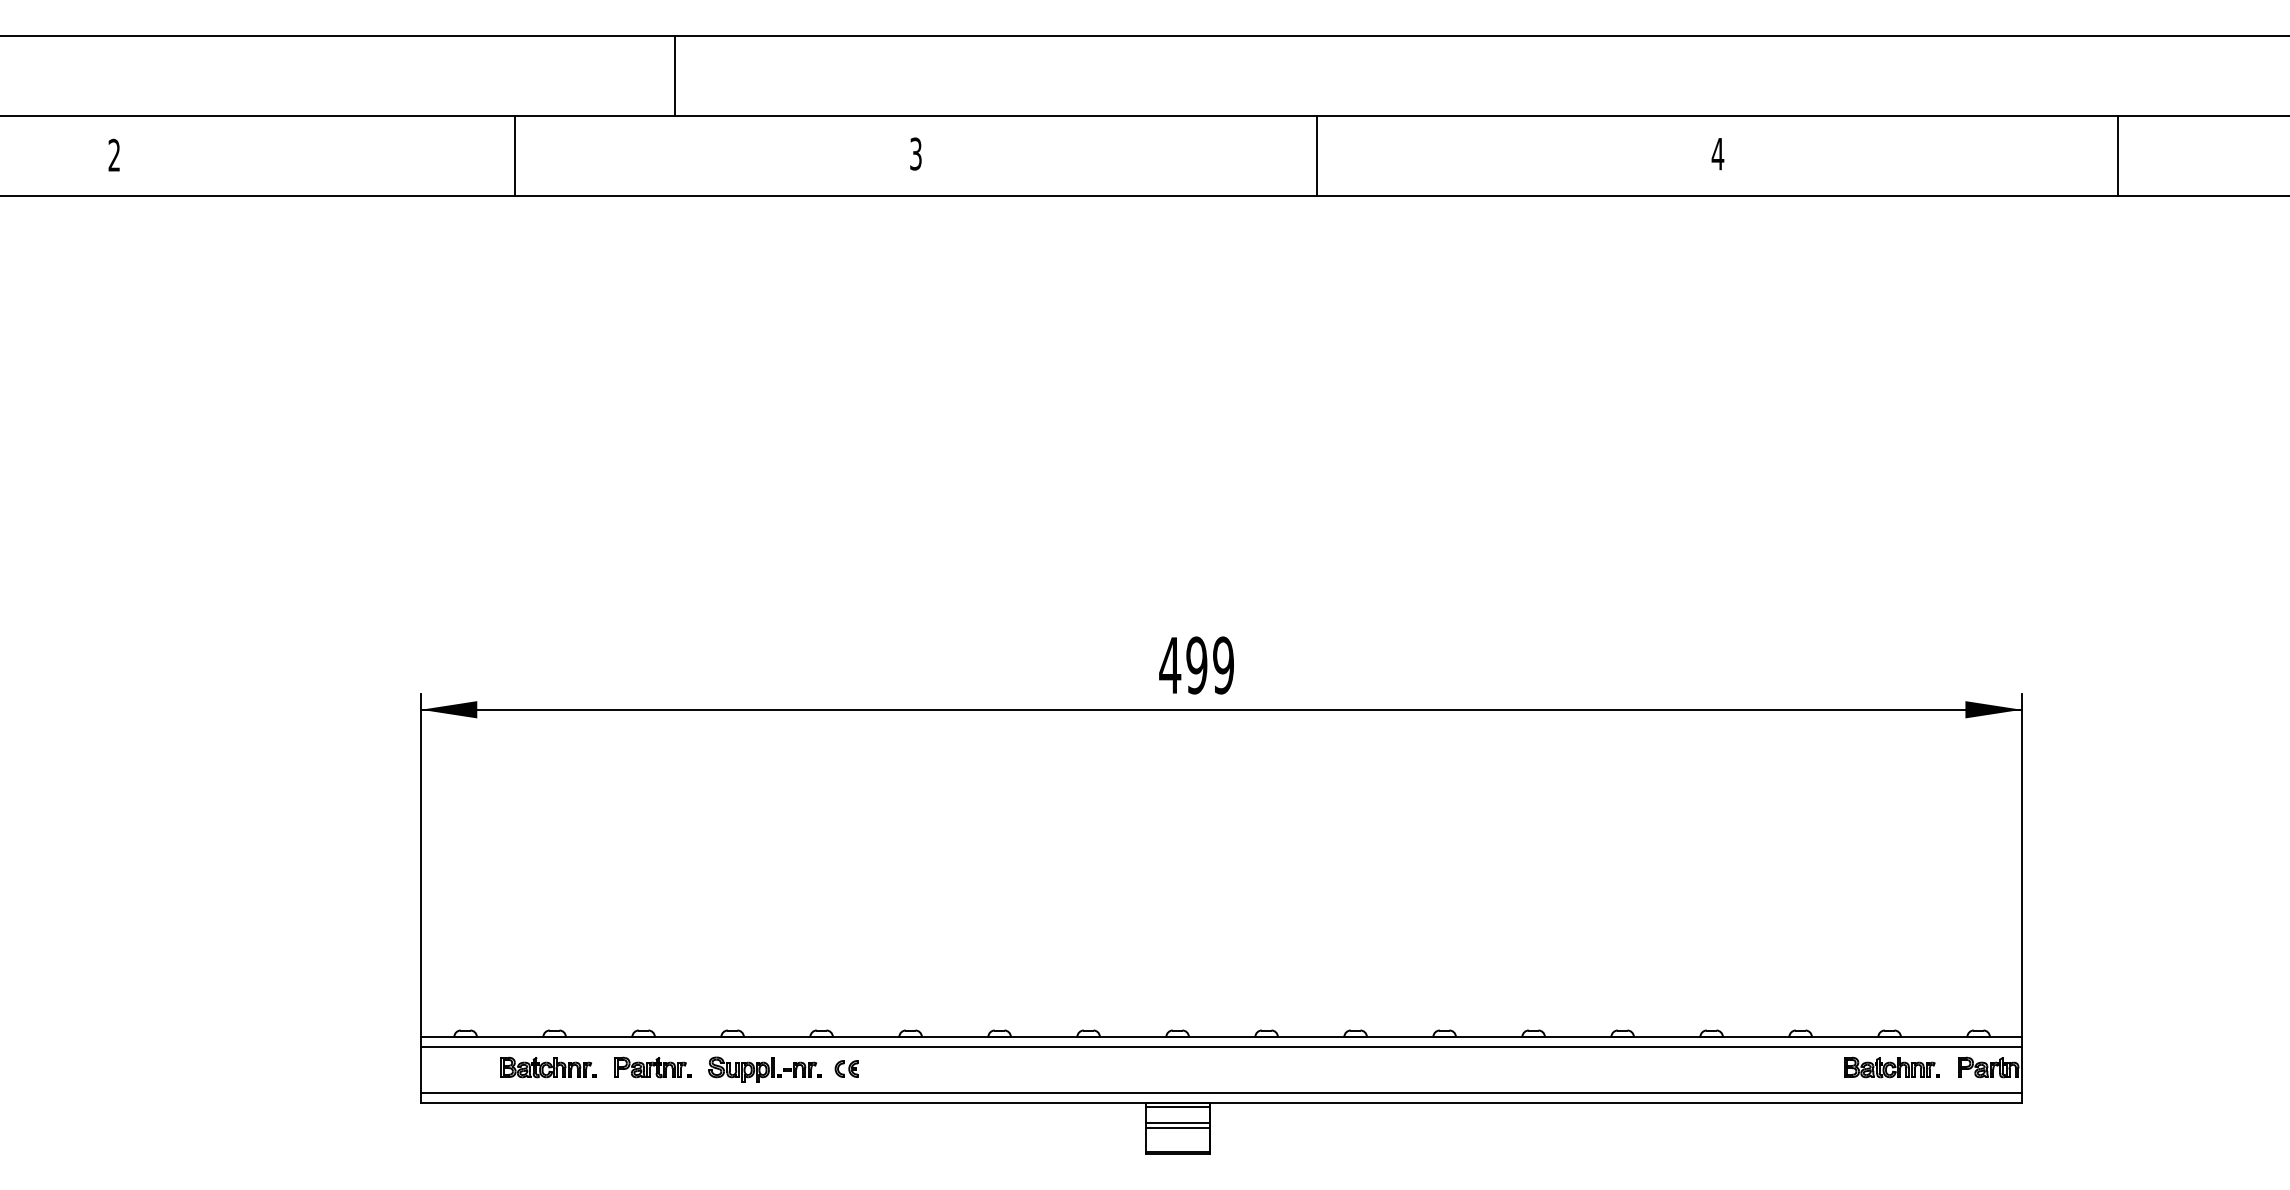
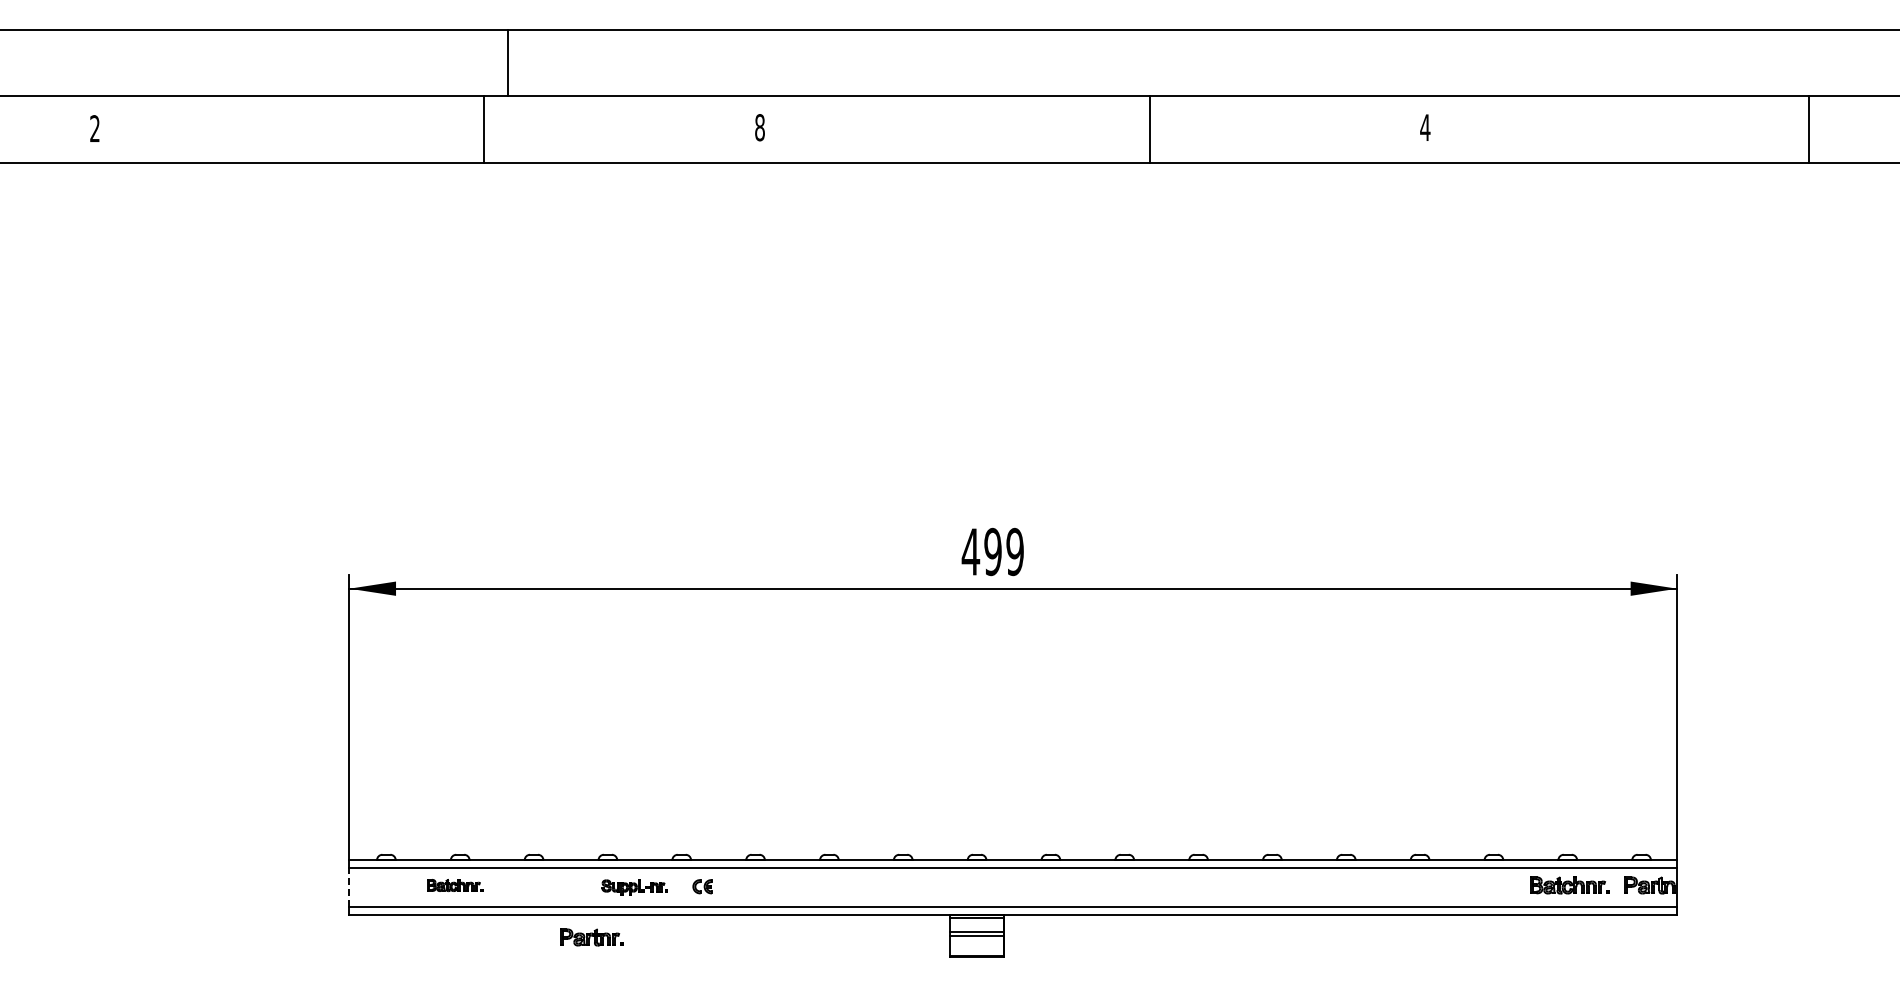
line: (675, 75) -> (508, 62), moved
text: (915, 153) -> (759, 127), 3 -> 8
line: (515, 156) -> (484, 129), moved
line: (1316, 156) -> (1150, 129), moved
line: (2118, 156) -> (1808, 129), moved
part: (547, 1067) -> (454, 885), size x0.7
part: (652, 1067) -> (591, 937), moved
line: (421, 1068) -> (349, 886), solid -> dashed
part: (764, 1069) -> (634, 887), size x0.7

